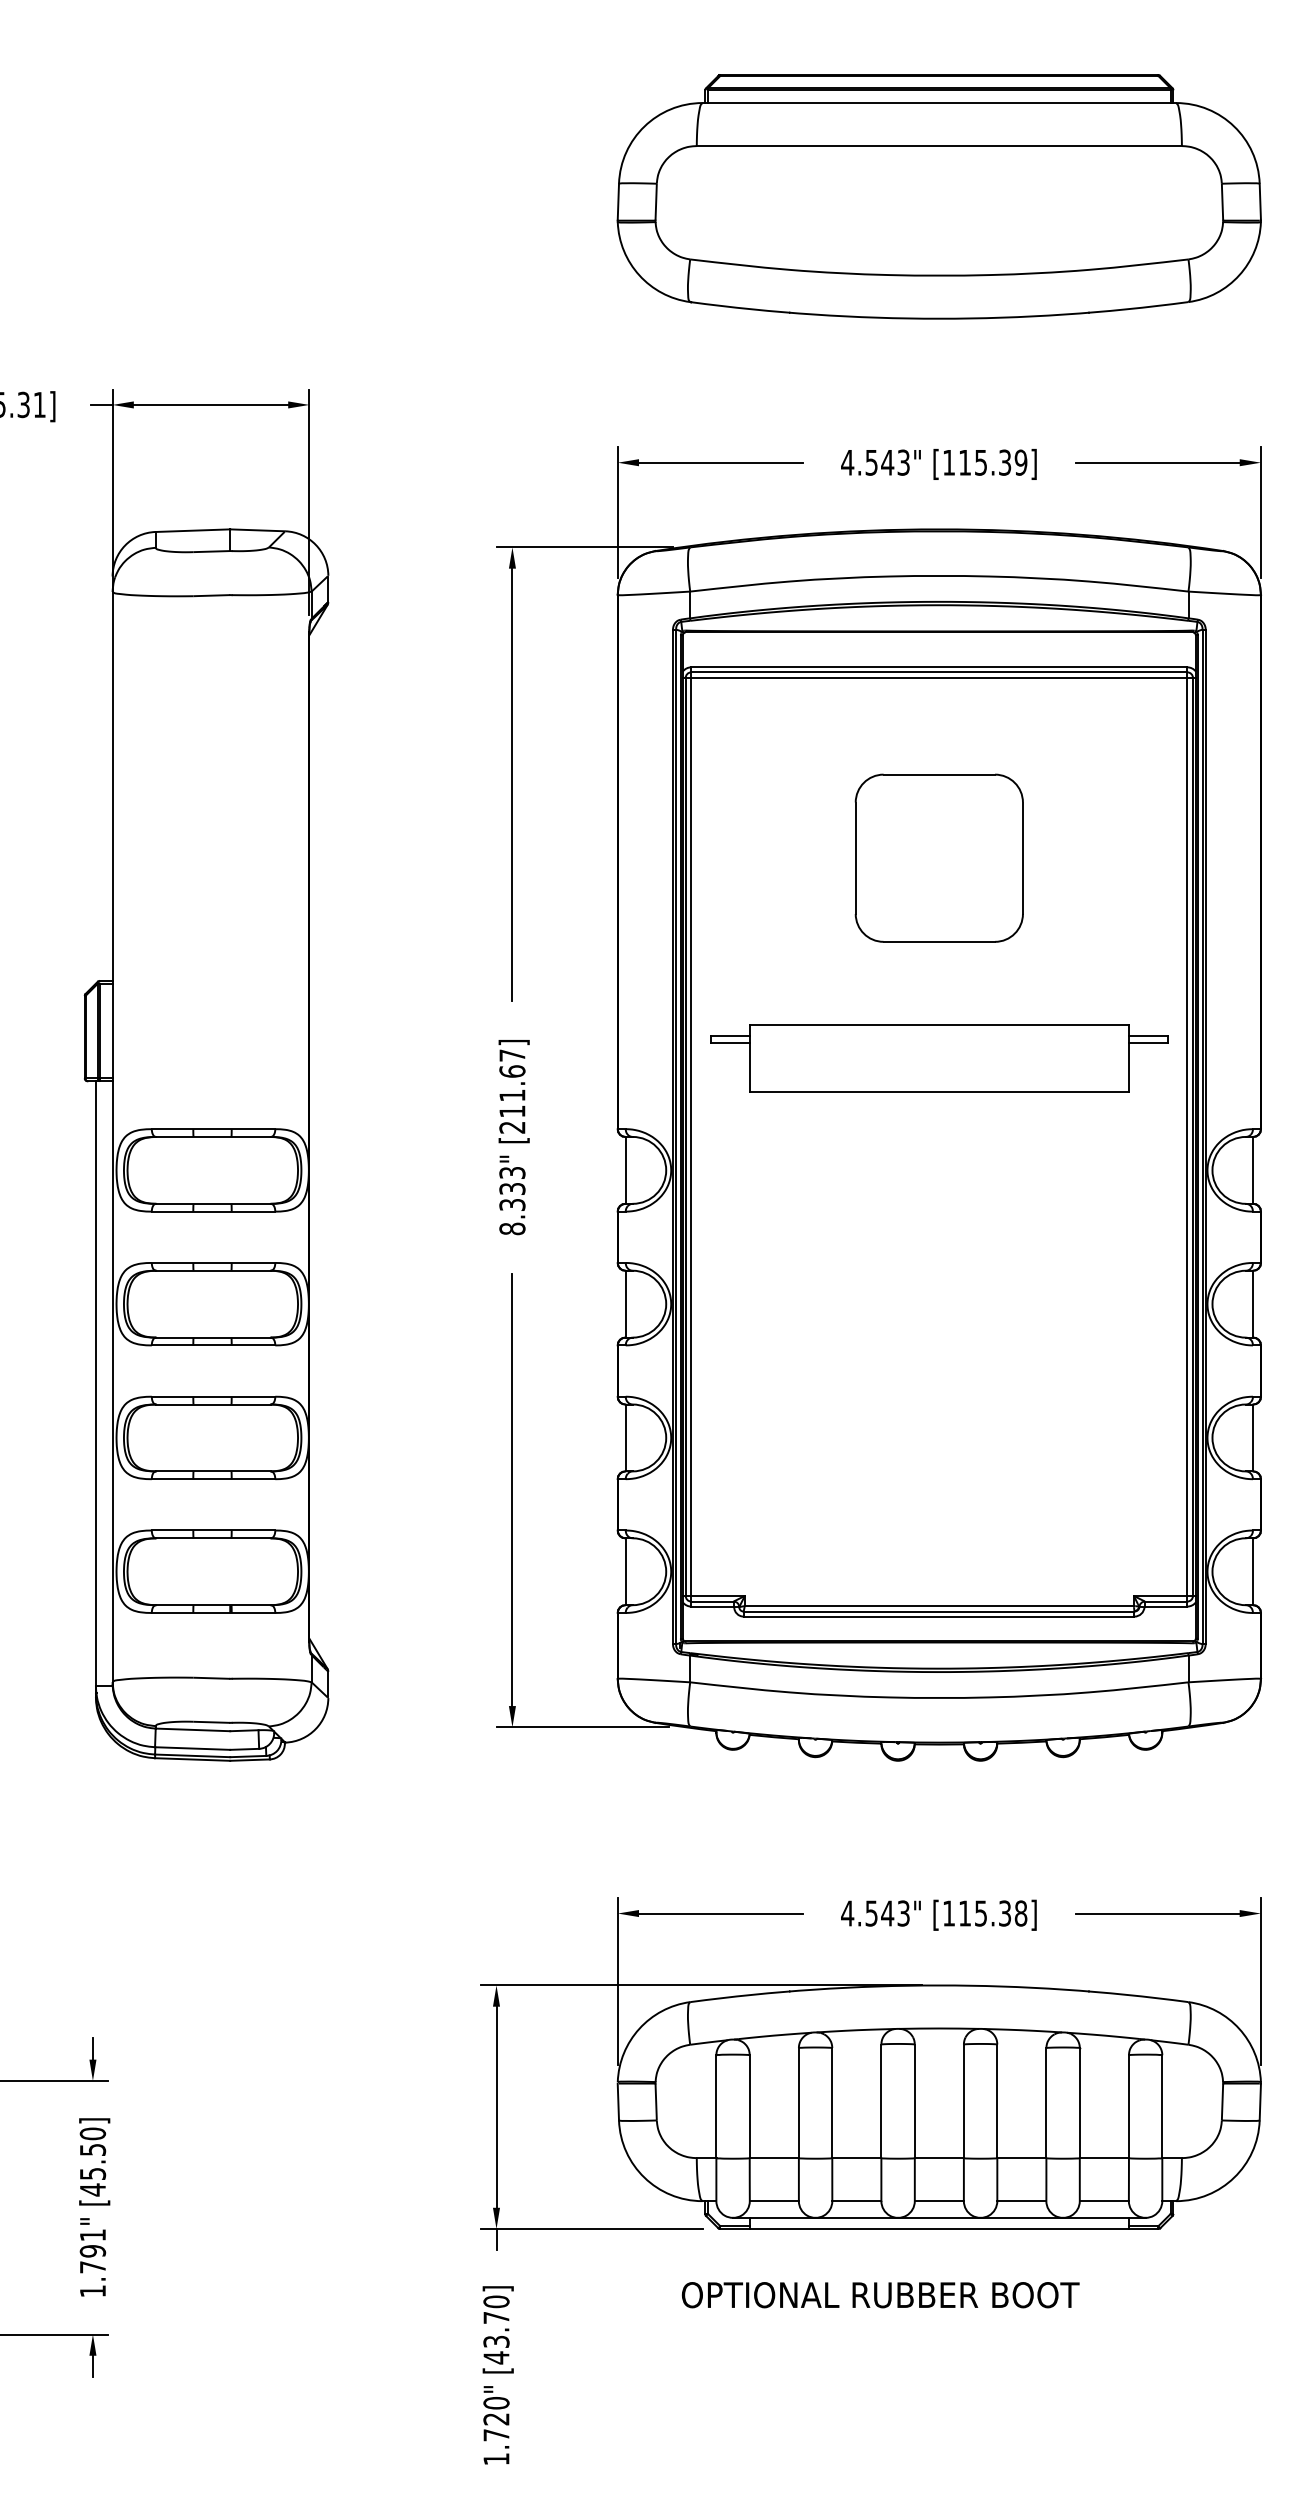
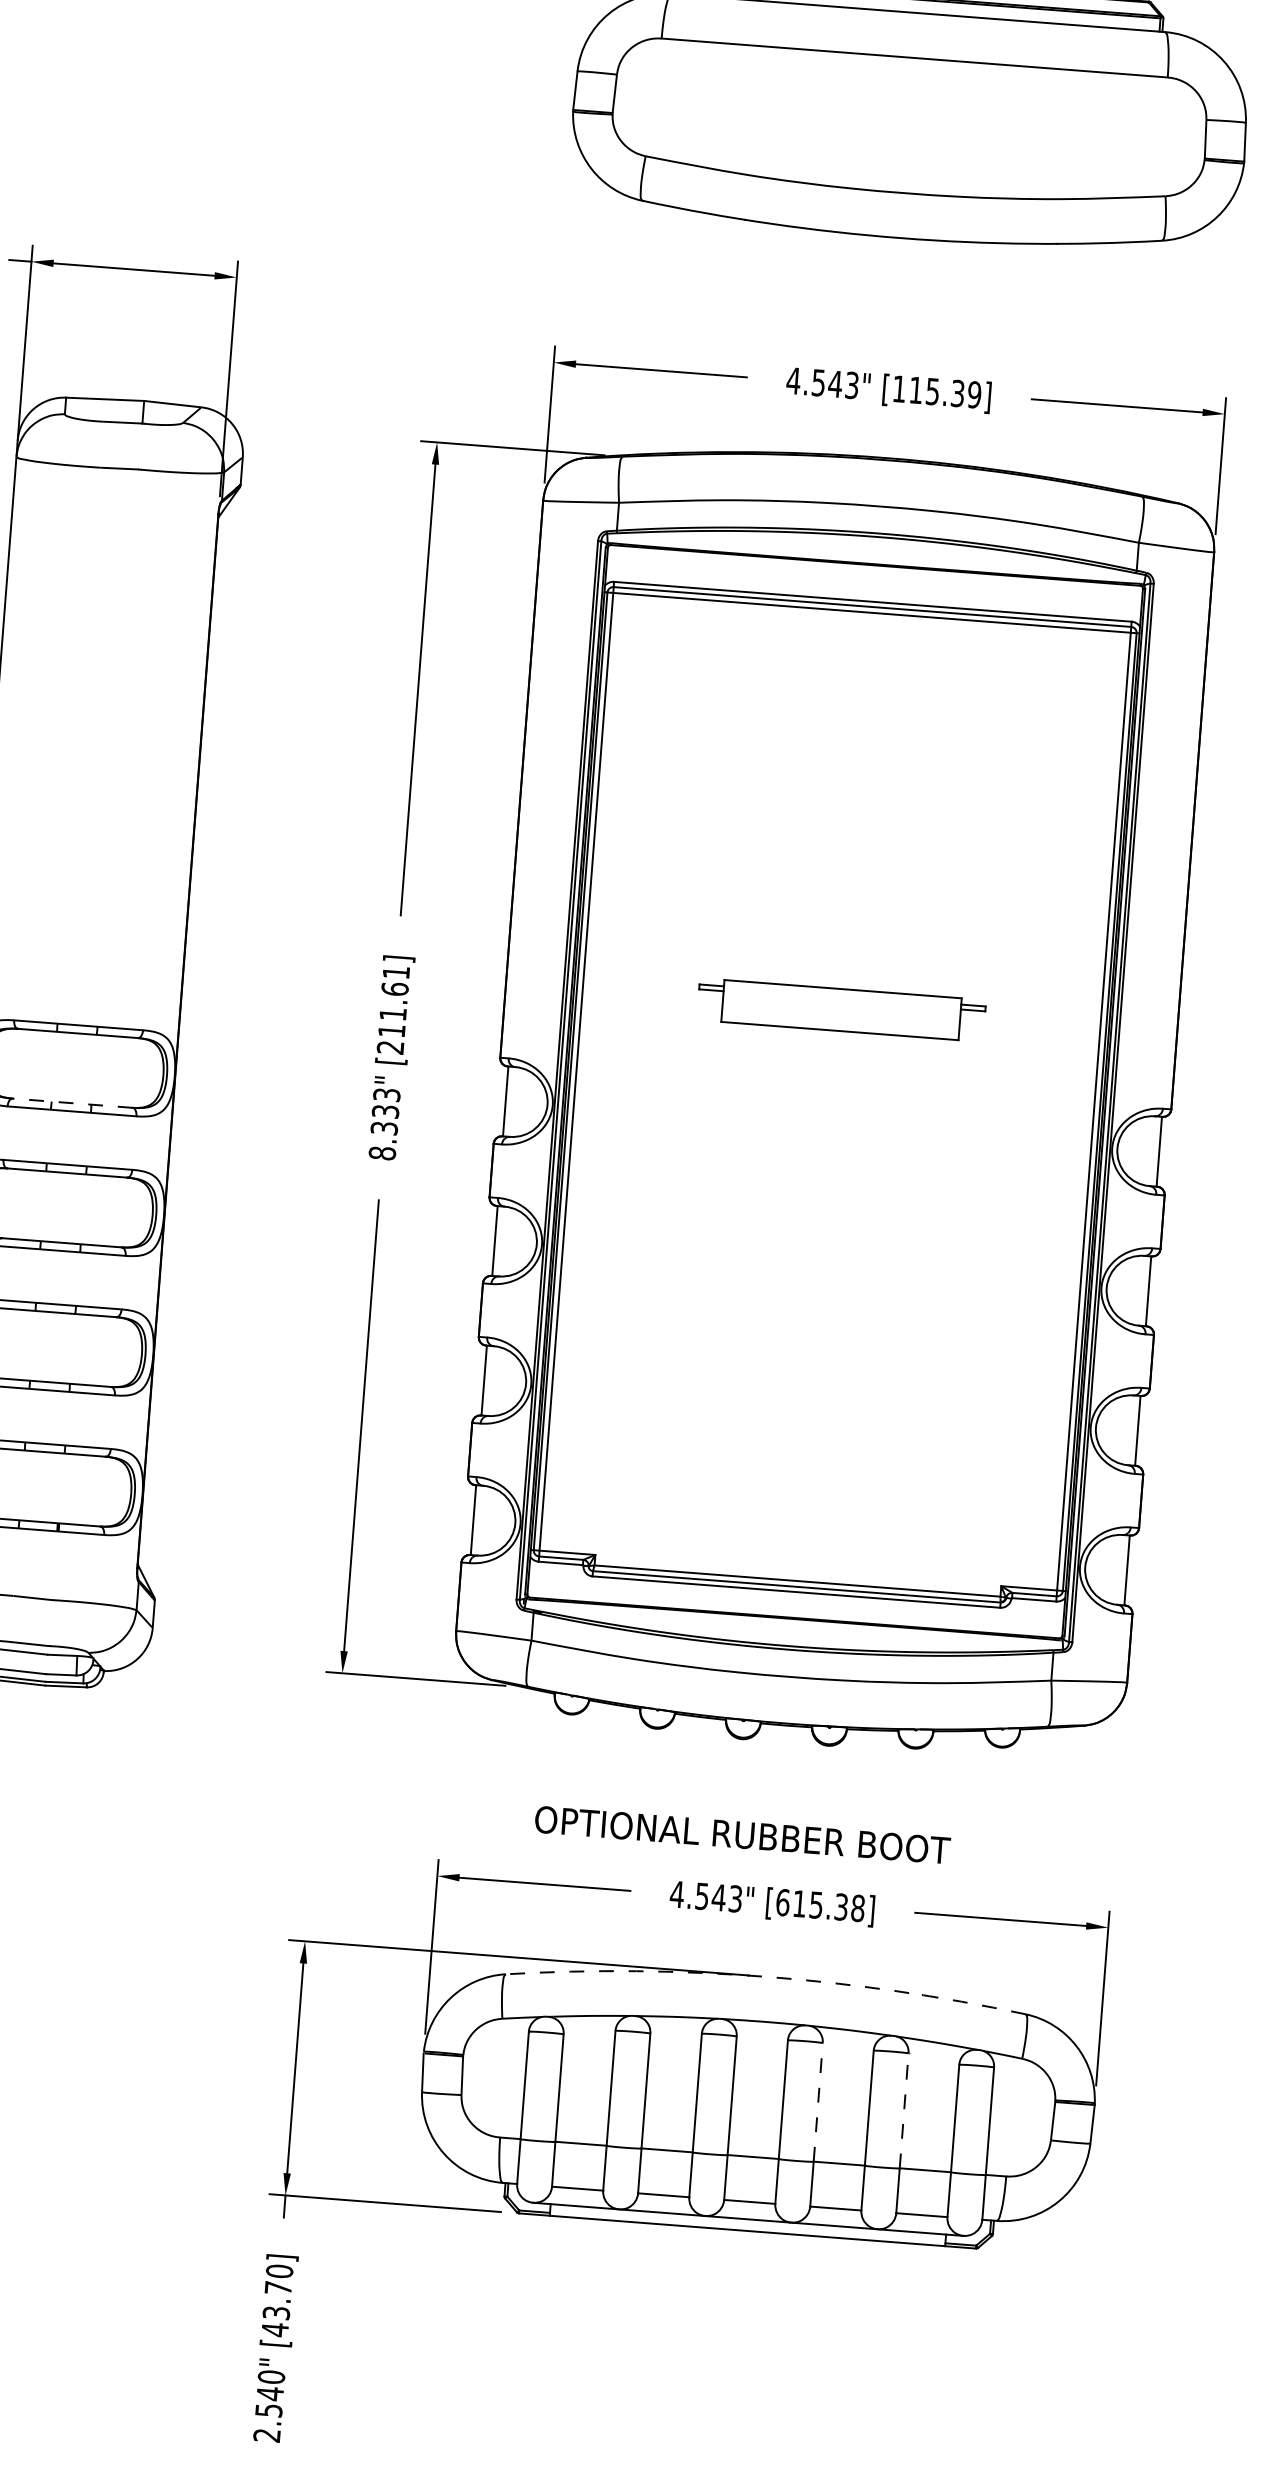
part: (938, 857) -> (856, 800), removed
text: (512, 1055) -> (396, 972), [211.67] -> [211.61]
part: (939, 1058) -> (841, 1009), size x0.6
line: (213, 1203) -> (72, 1102), solid -> dashed
text: (948, 1913) -> (782, 1902), [115.38] -> [615.38]
arc: (939, 1985) -> (767, 1976), solid -> dashed
line: (997, 2101) -> (818, 2102), solid -> dashed
line: (1079, 2102) -> (903, 2110), solid -> dashed
text: (880, 2295) -> (742, 1835), moved
text: (496, 2438) -> (268, 2413), 1.720" -> 2.540"

